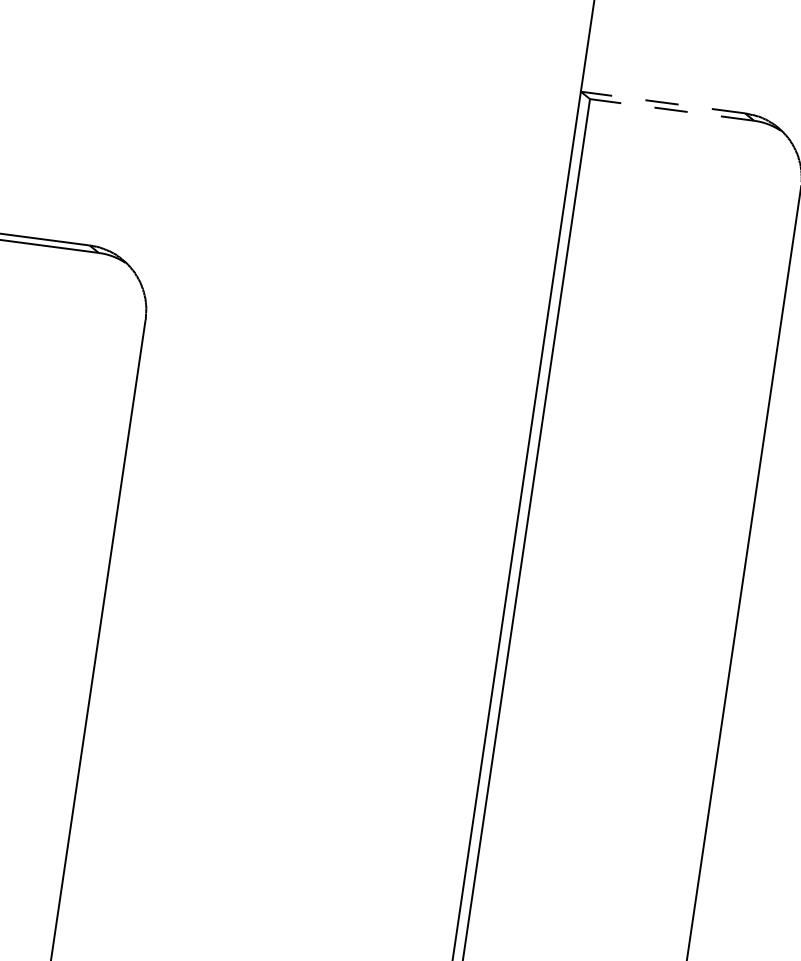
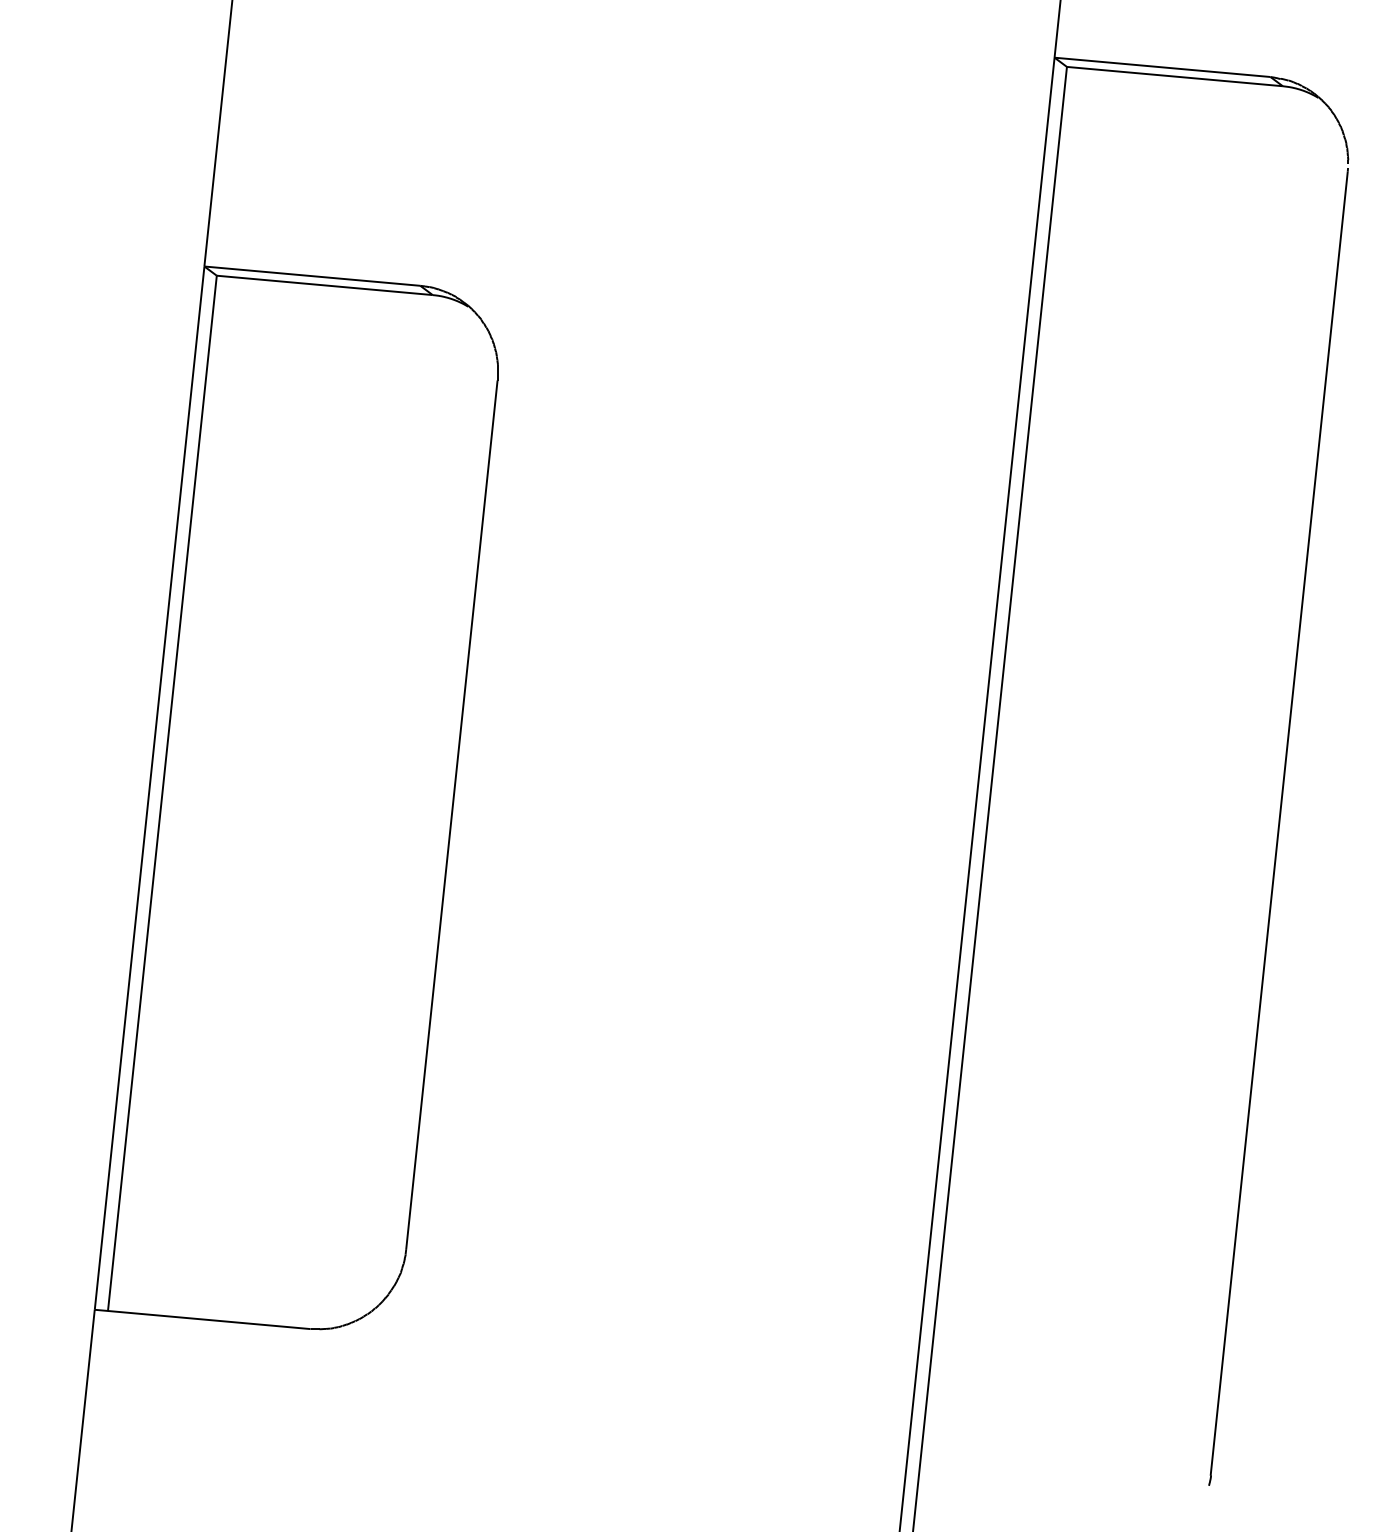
line: (662, 102) -> (1162, 67), dashed -> solid
line: (671, 109) -> (1174, 76), dashed -> solid

